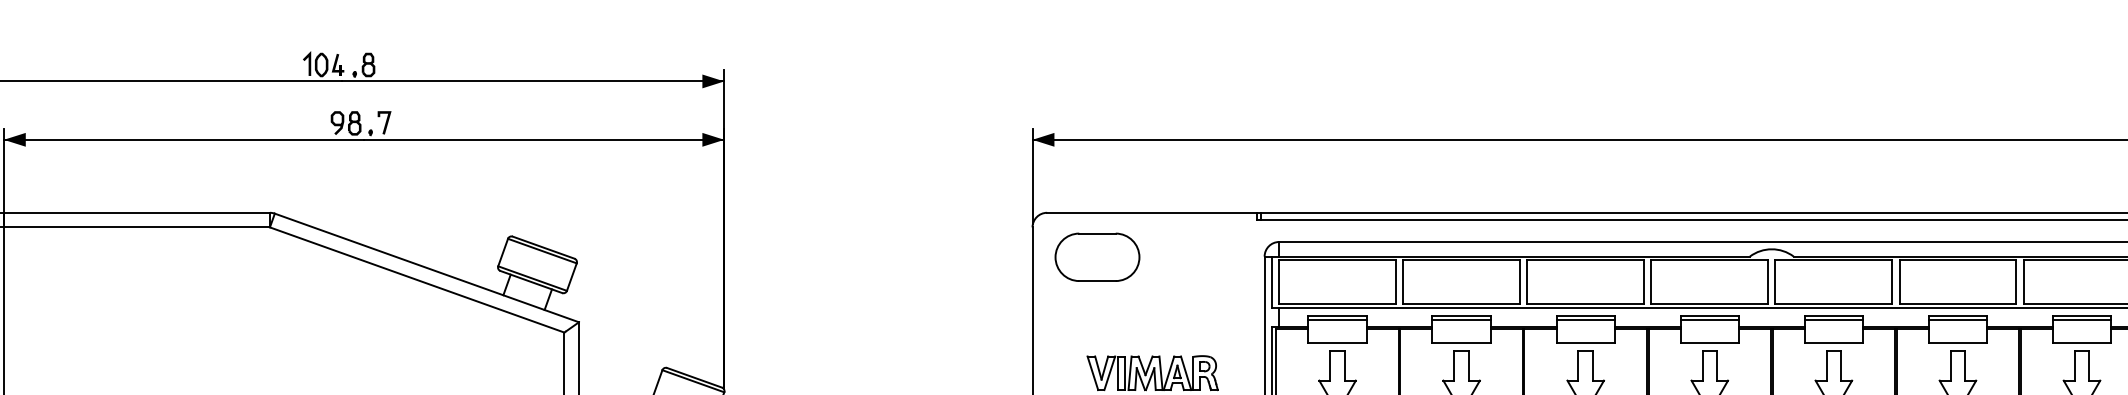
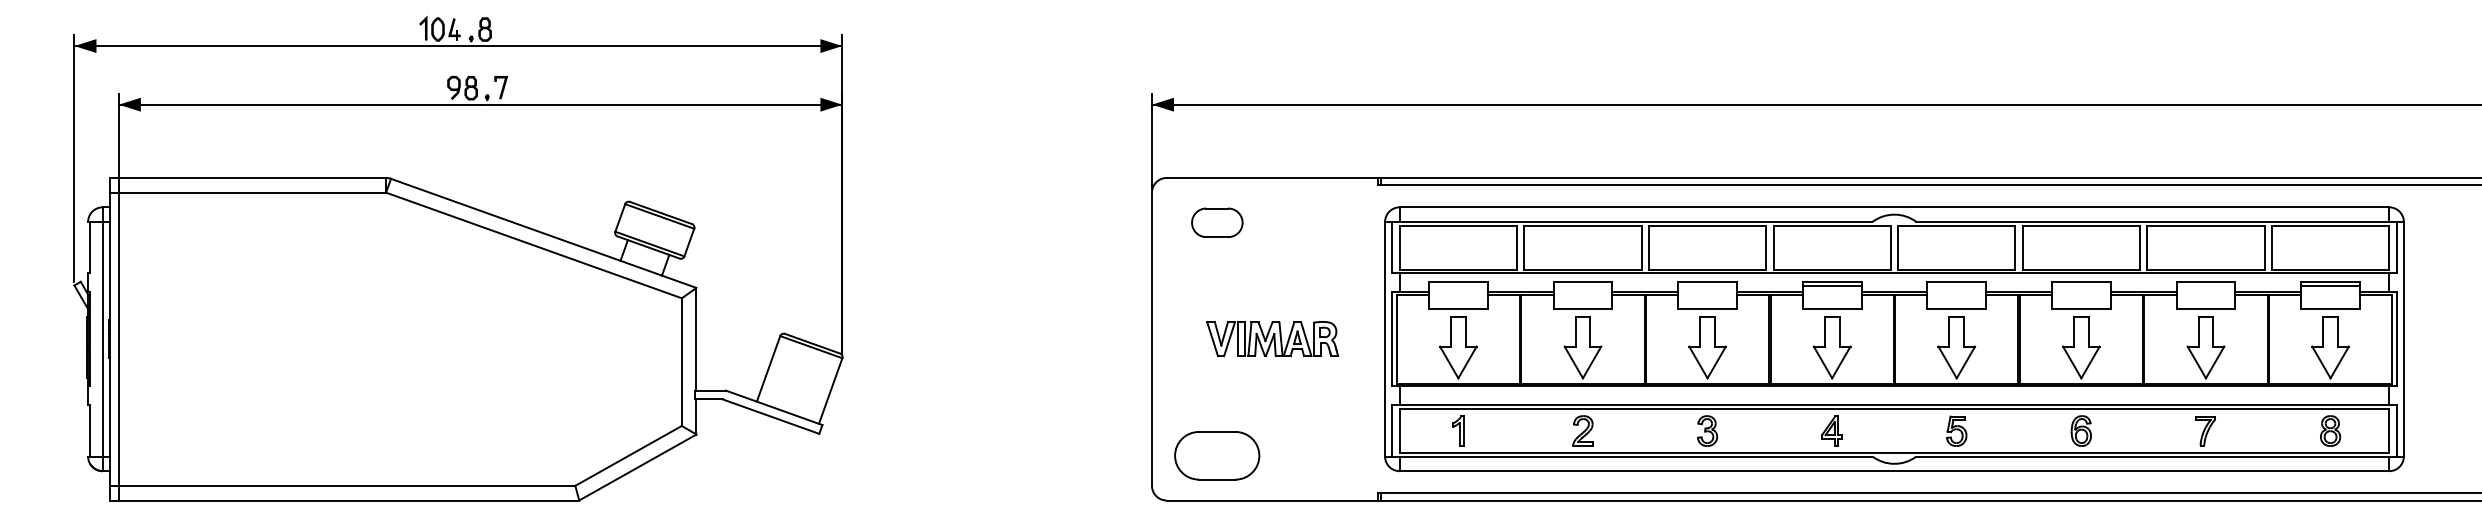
part: (1097, 257) -> (1217, 222), size x0.6
line: (1337, 319) -> (1458, 285), removed
line: (1461, 319) -> (1582, 285), removed
line: (1585, 319) -> (1707, 285), removed
line: (1833, 319) -> (1956, 285), removed
line: (1958, 319) -> (2081, 285), removed
line: (2081, 319) -> (2205, 285), removed

